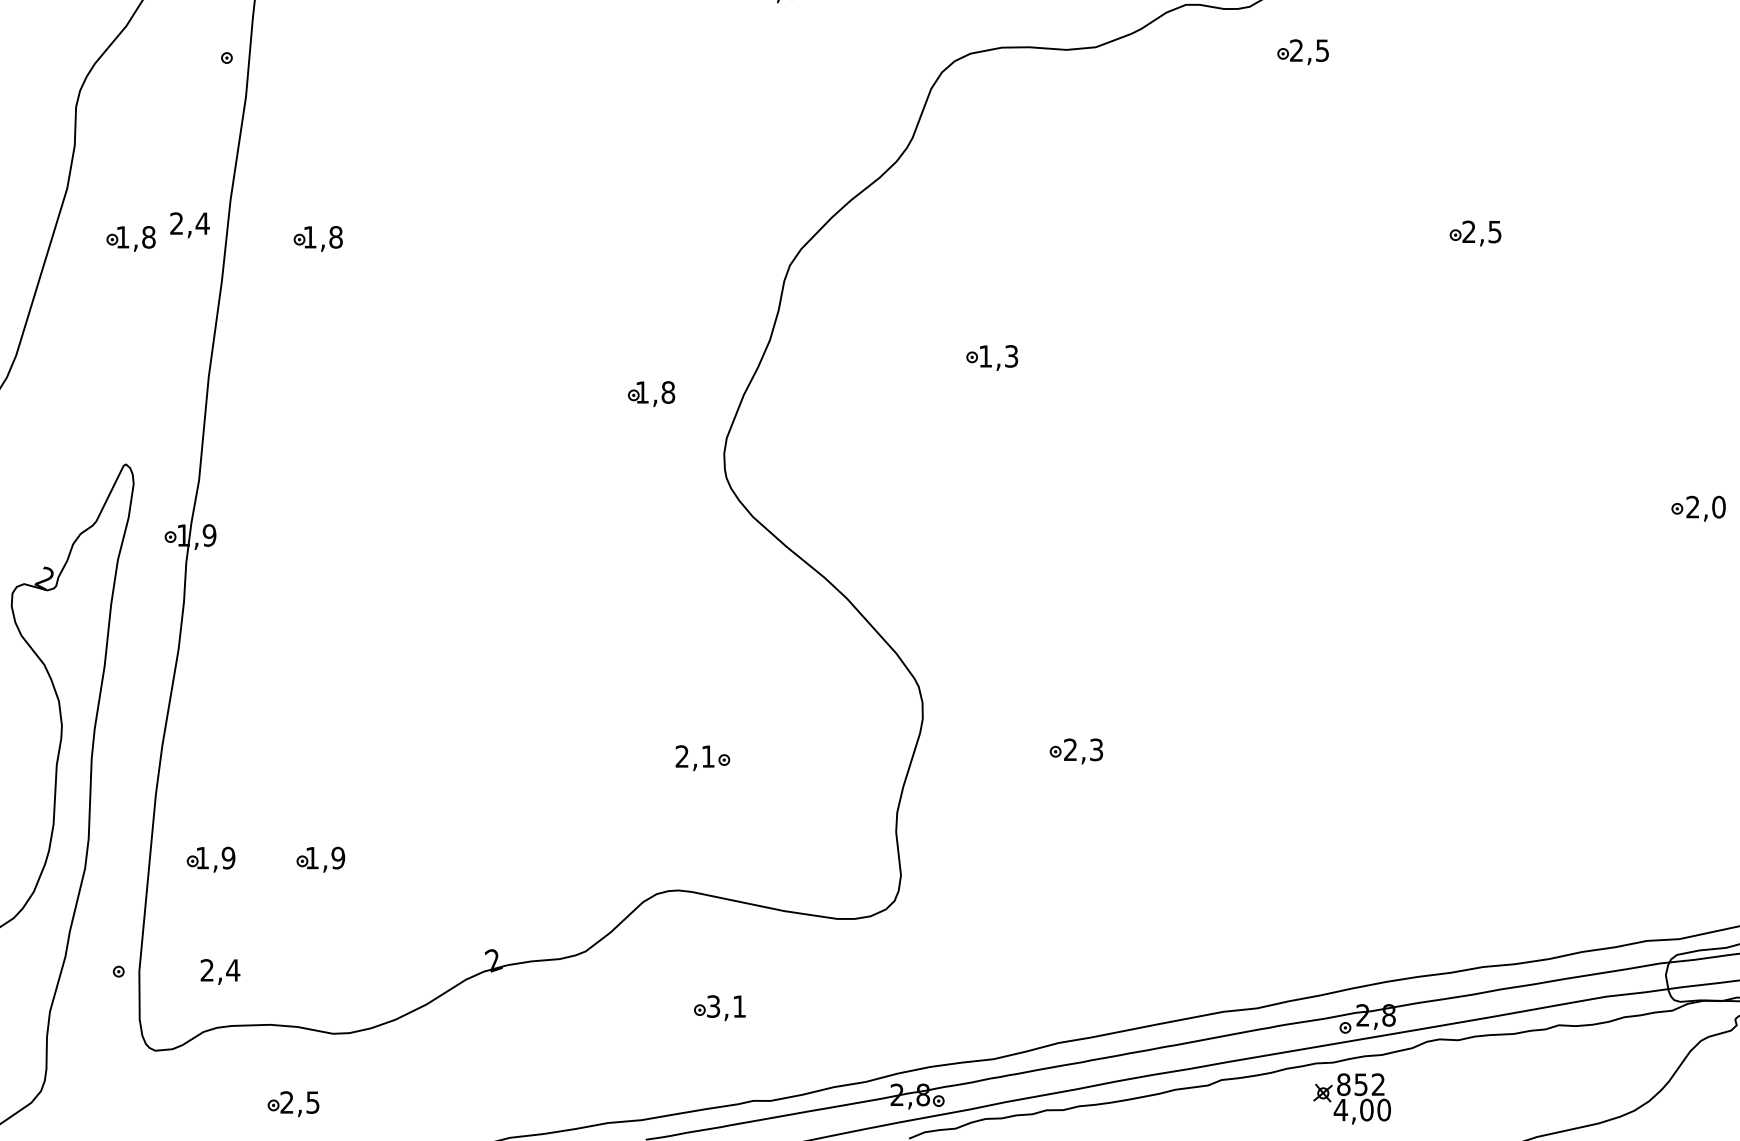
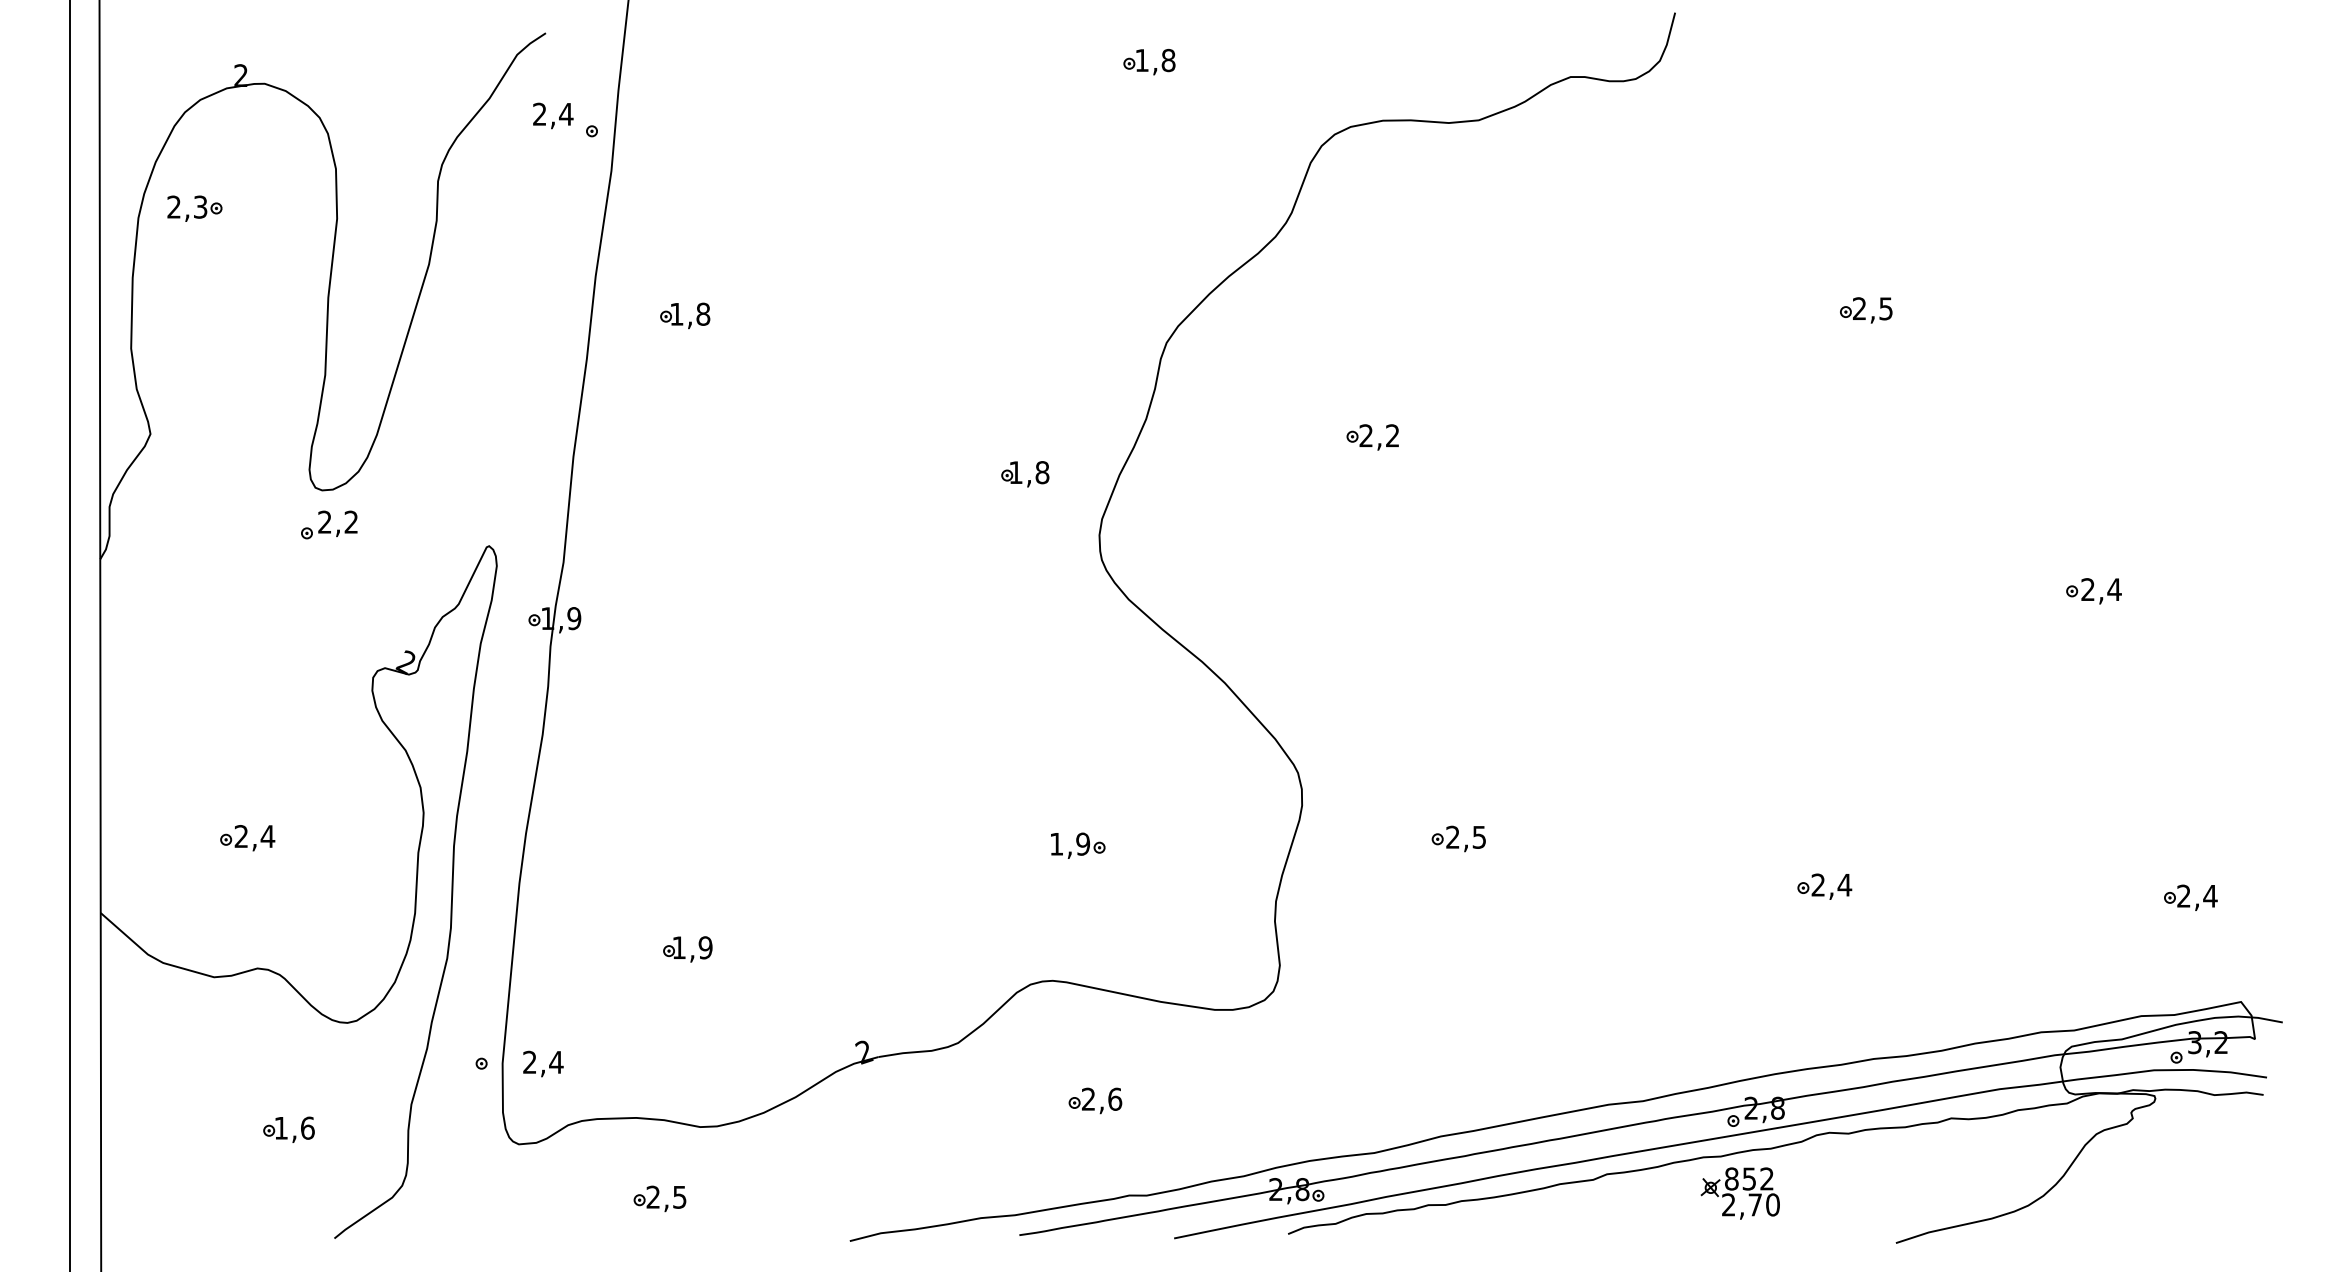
part: (1303, 52) -> (1690, 125), removed
text: (190, 224) -> (553, 115), moved
part: (124, 238) -> (487, 315), removed
text: (998, 356) -> (1379, 435), 1,3 -> 2,2
text: (1718, 507) -> (2114, 589), 2,0 -> 2,4
text: (1096, 749) -> (1479, 836), 2,3 -> 2,5
text: (695, 755) -> (1070, 843), 2,1 -> 1,9
part: (1434, 798) -> (1824, 886), added
part: (203, 859) -> (568, 949), removed
text: (220, 971) -> (543, 1063), moved
text: (727, 1005) -> (1102, 1098), 3,1 -> 2,6
text: (1353, 1109) -> (1741, 1204), 4,00 -> 2,70

